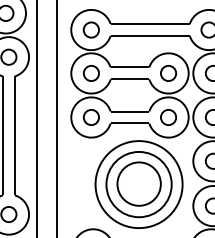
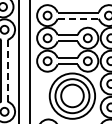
line: (150, 35) -> (78, 18), solid -> dashed
line: (14, 135) -> (7, 70), solid -> dashed

